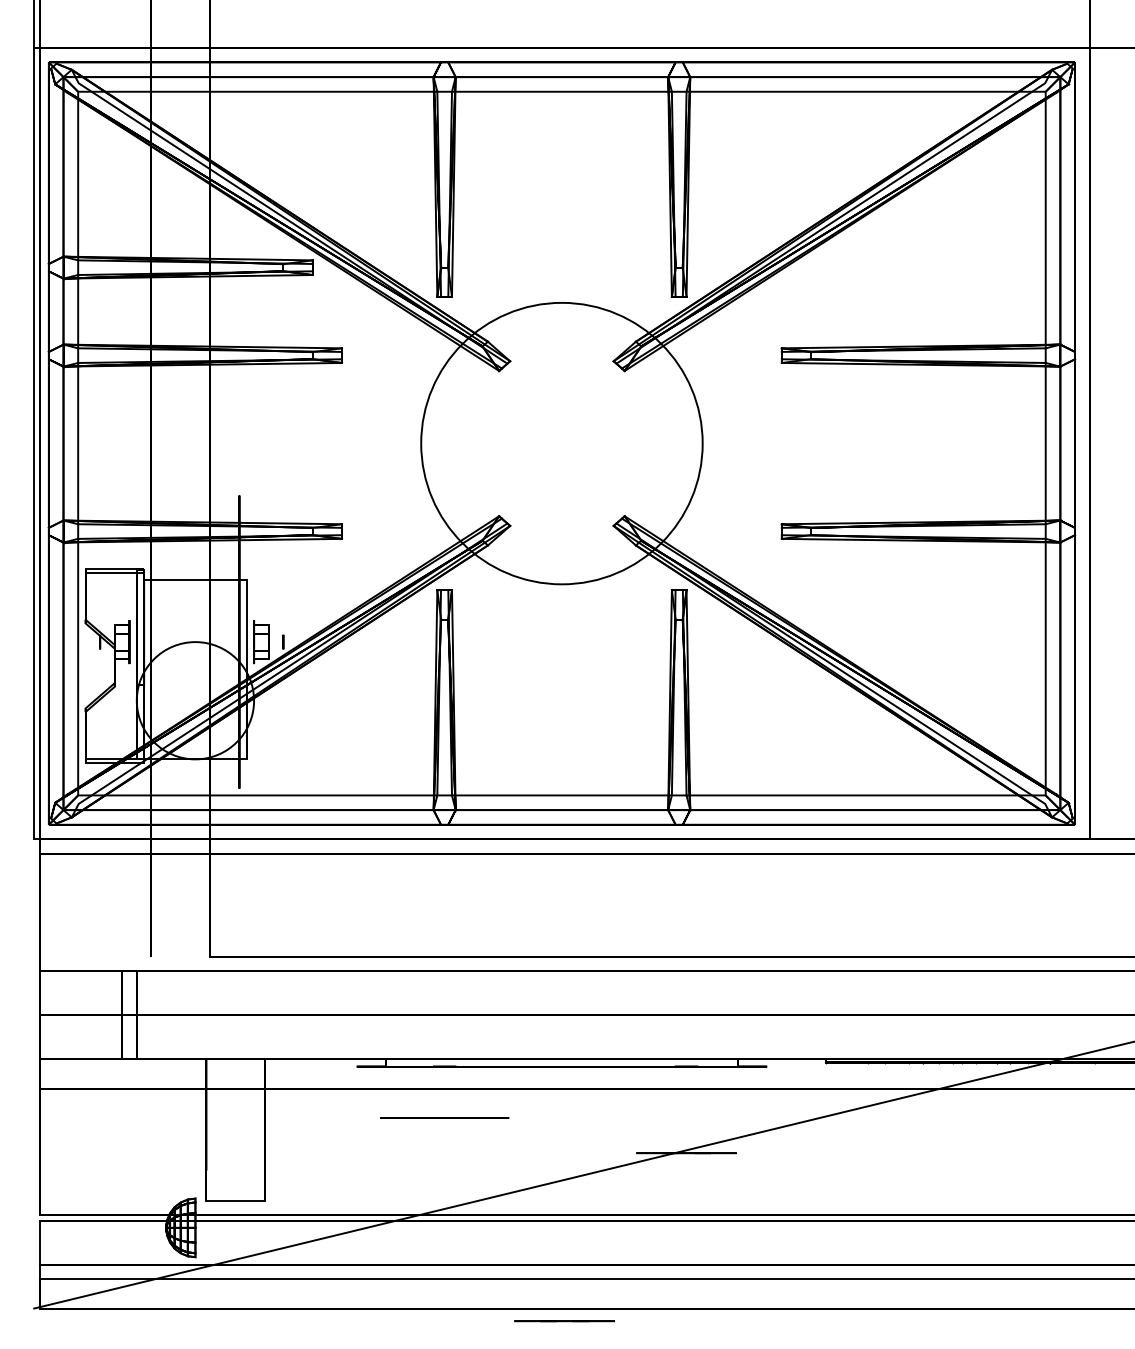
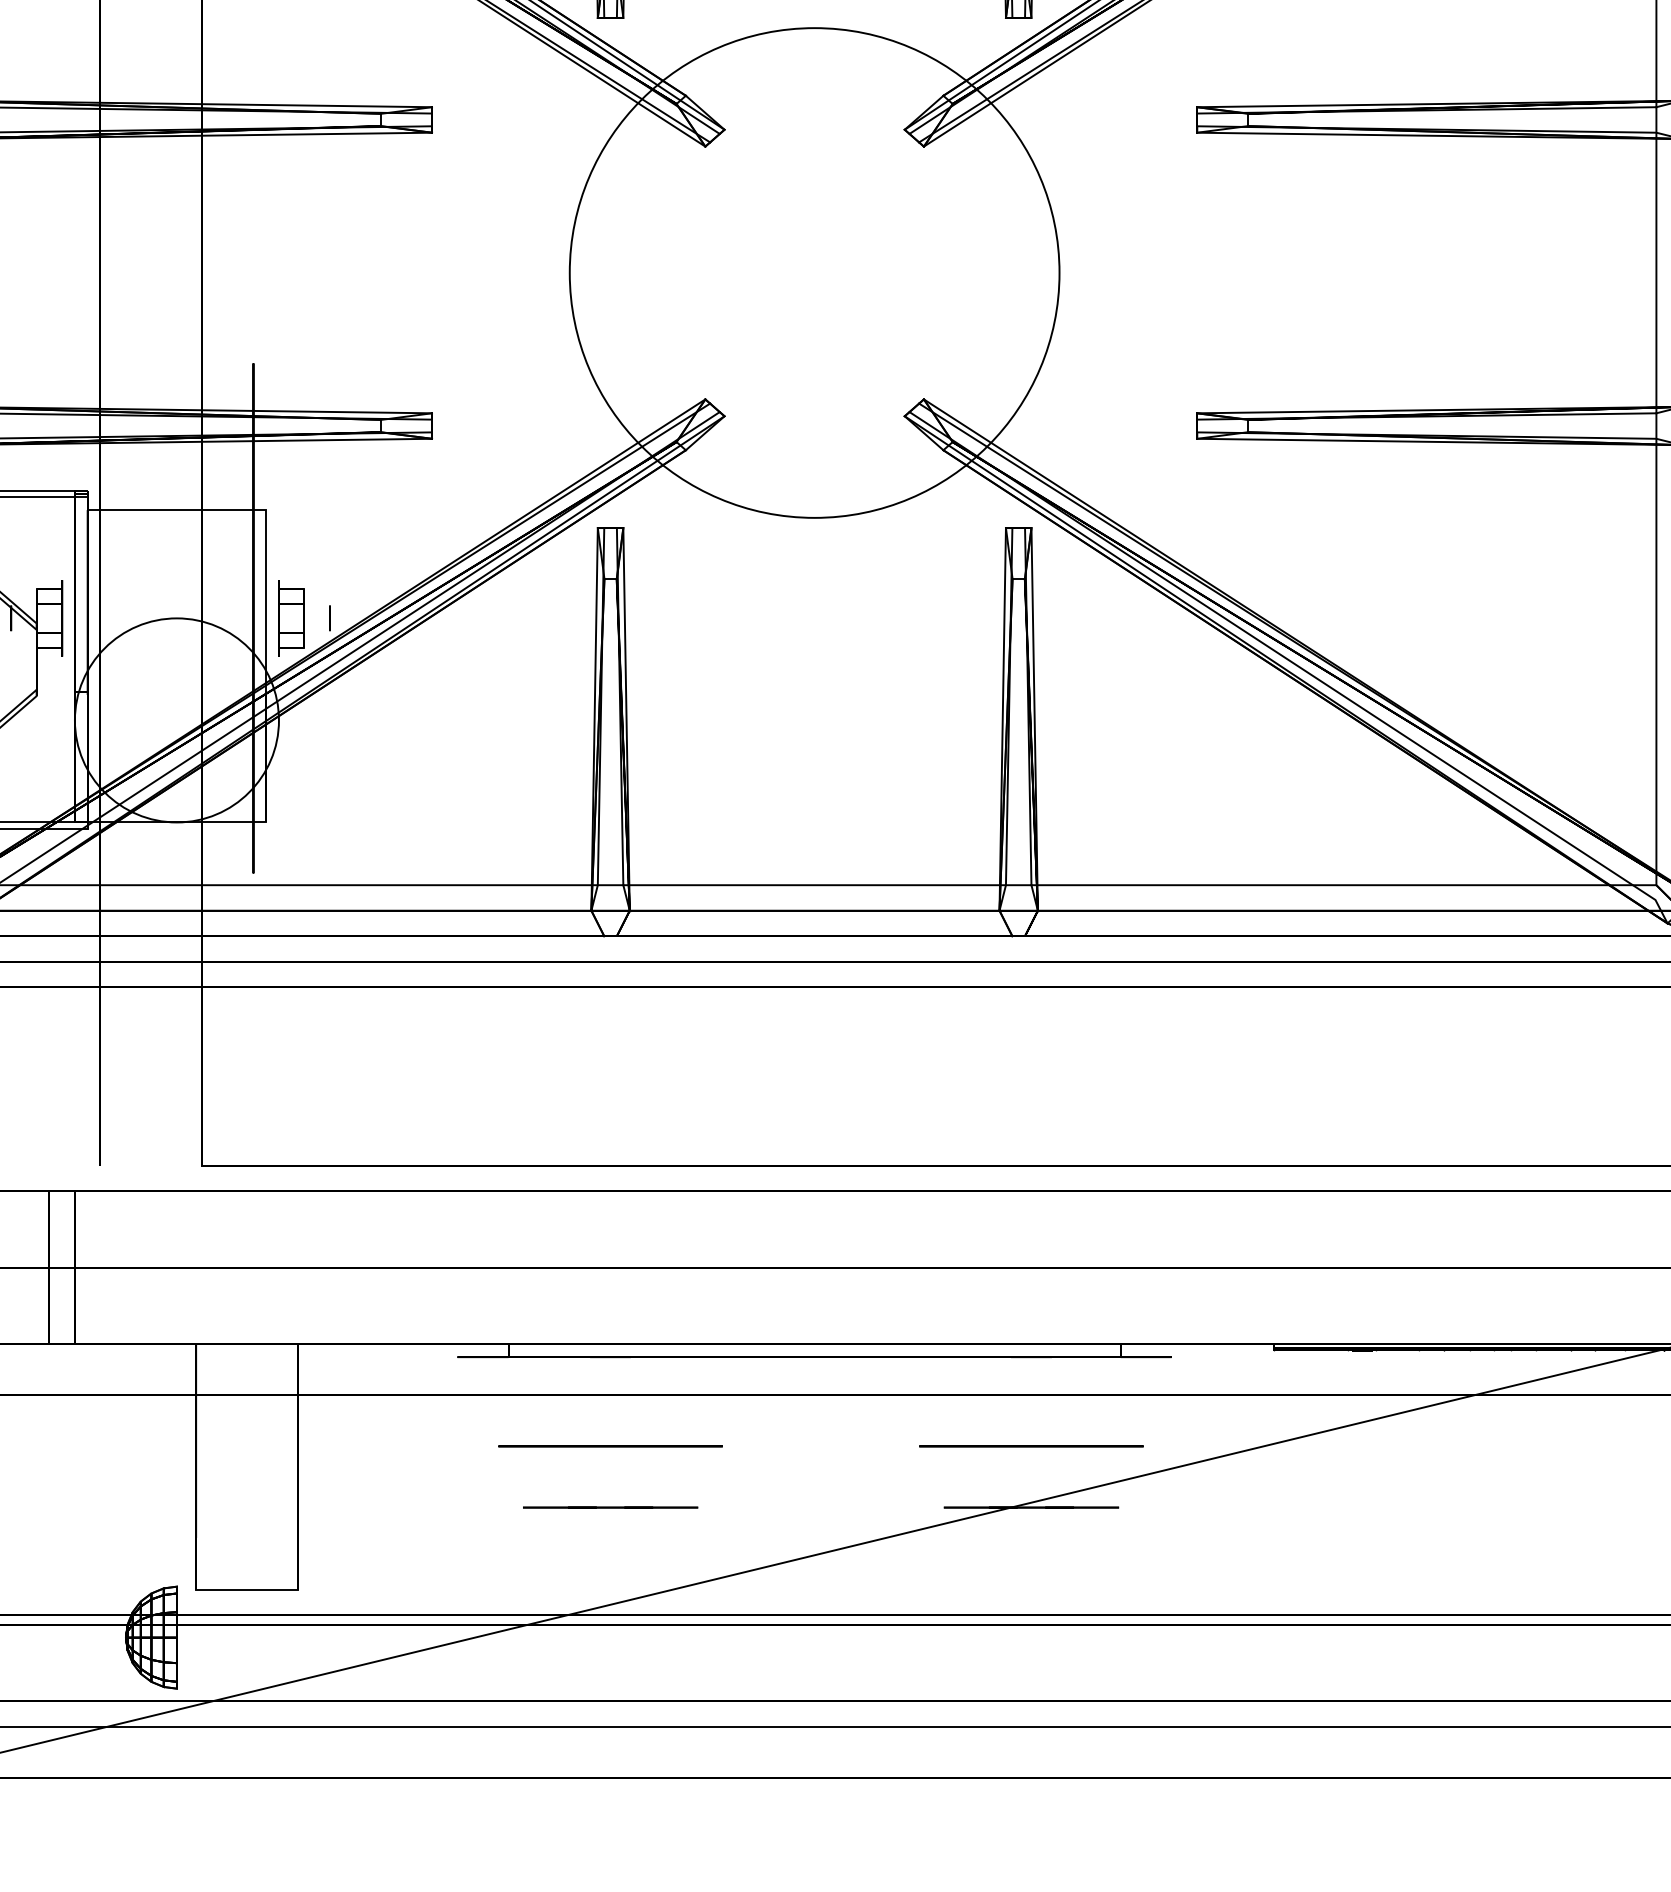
circle: (686, 1117) -> (1031, 1445), added
line: (564, 1321) -> (610, 1508), moved

